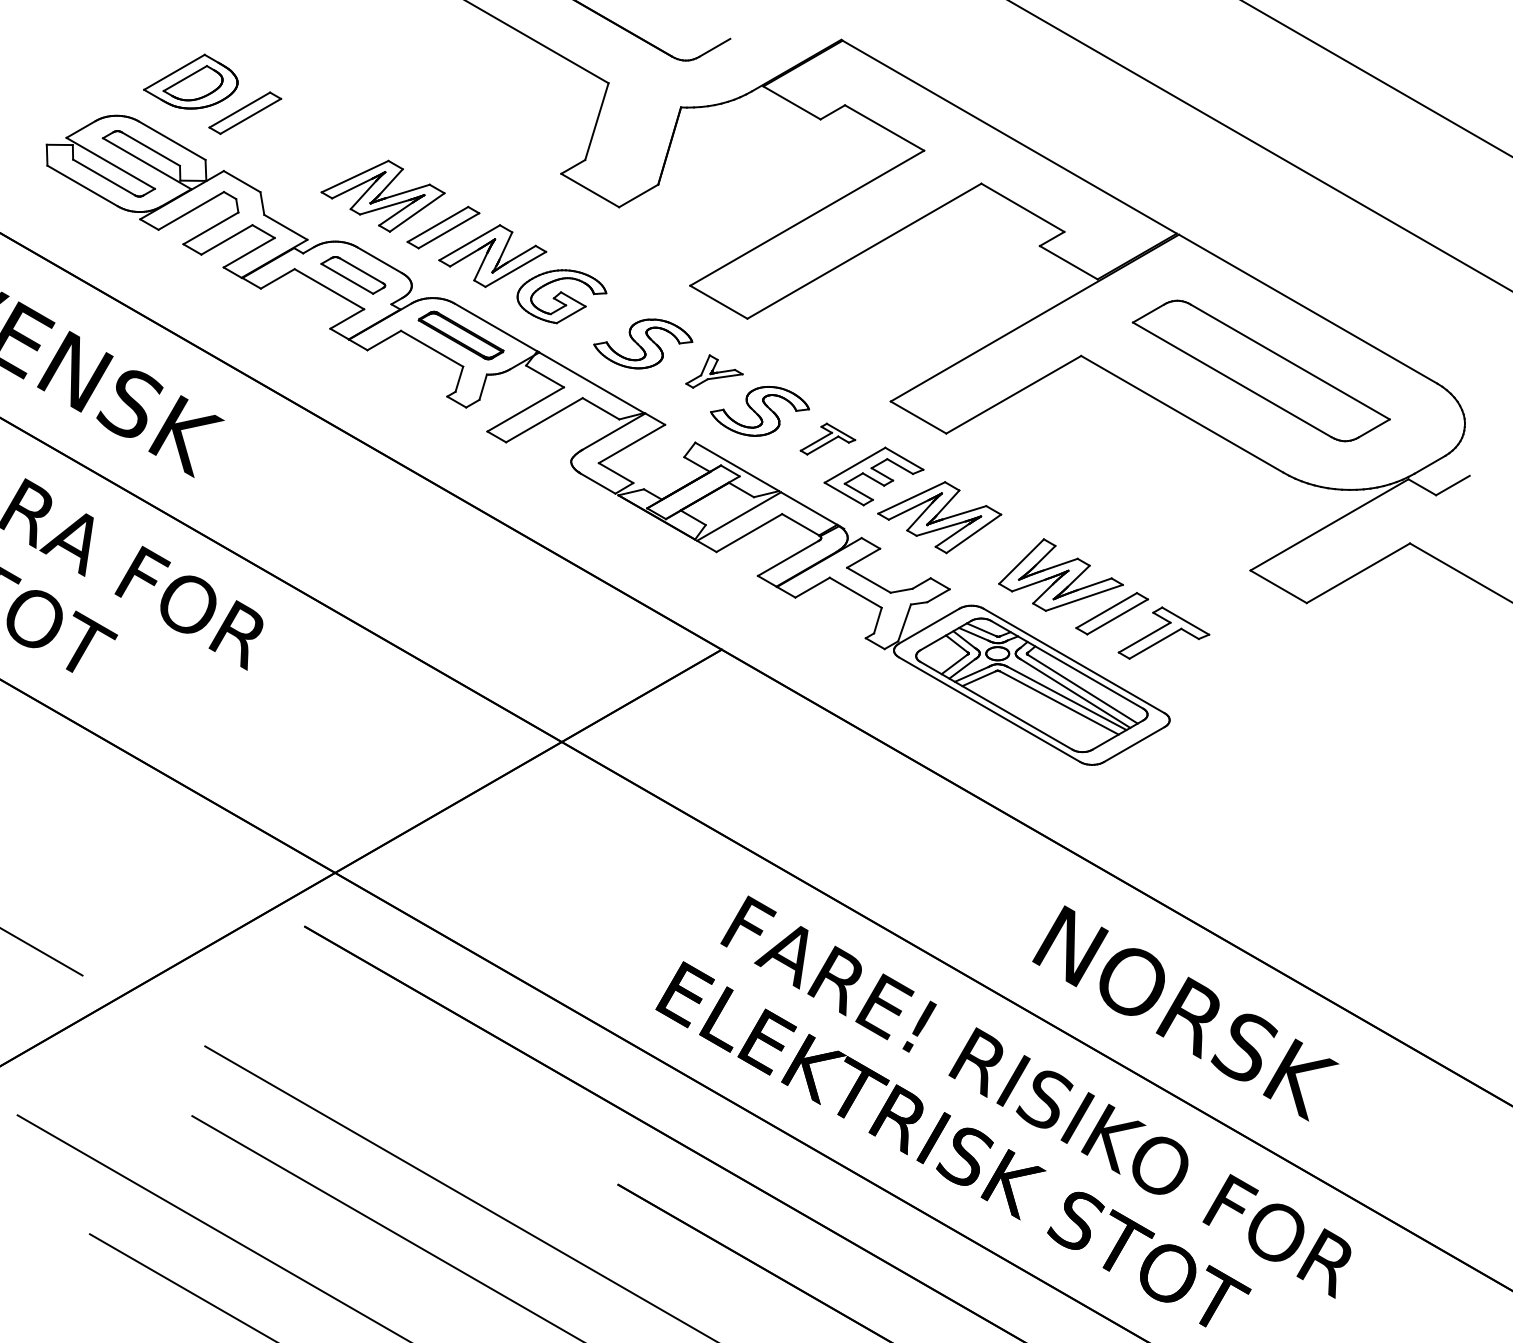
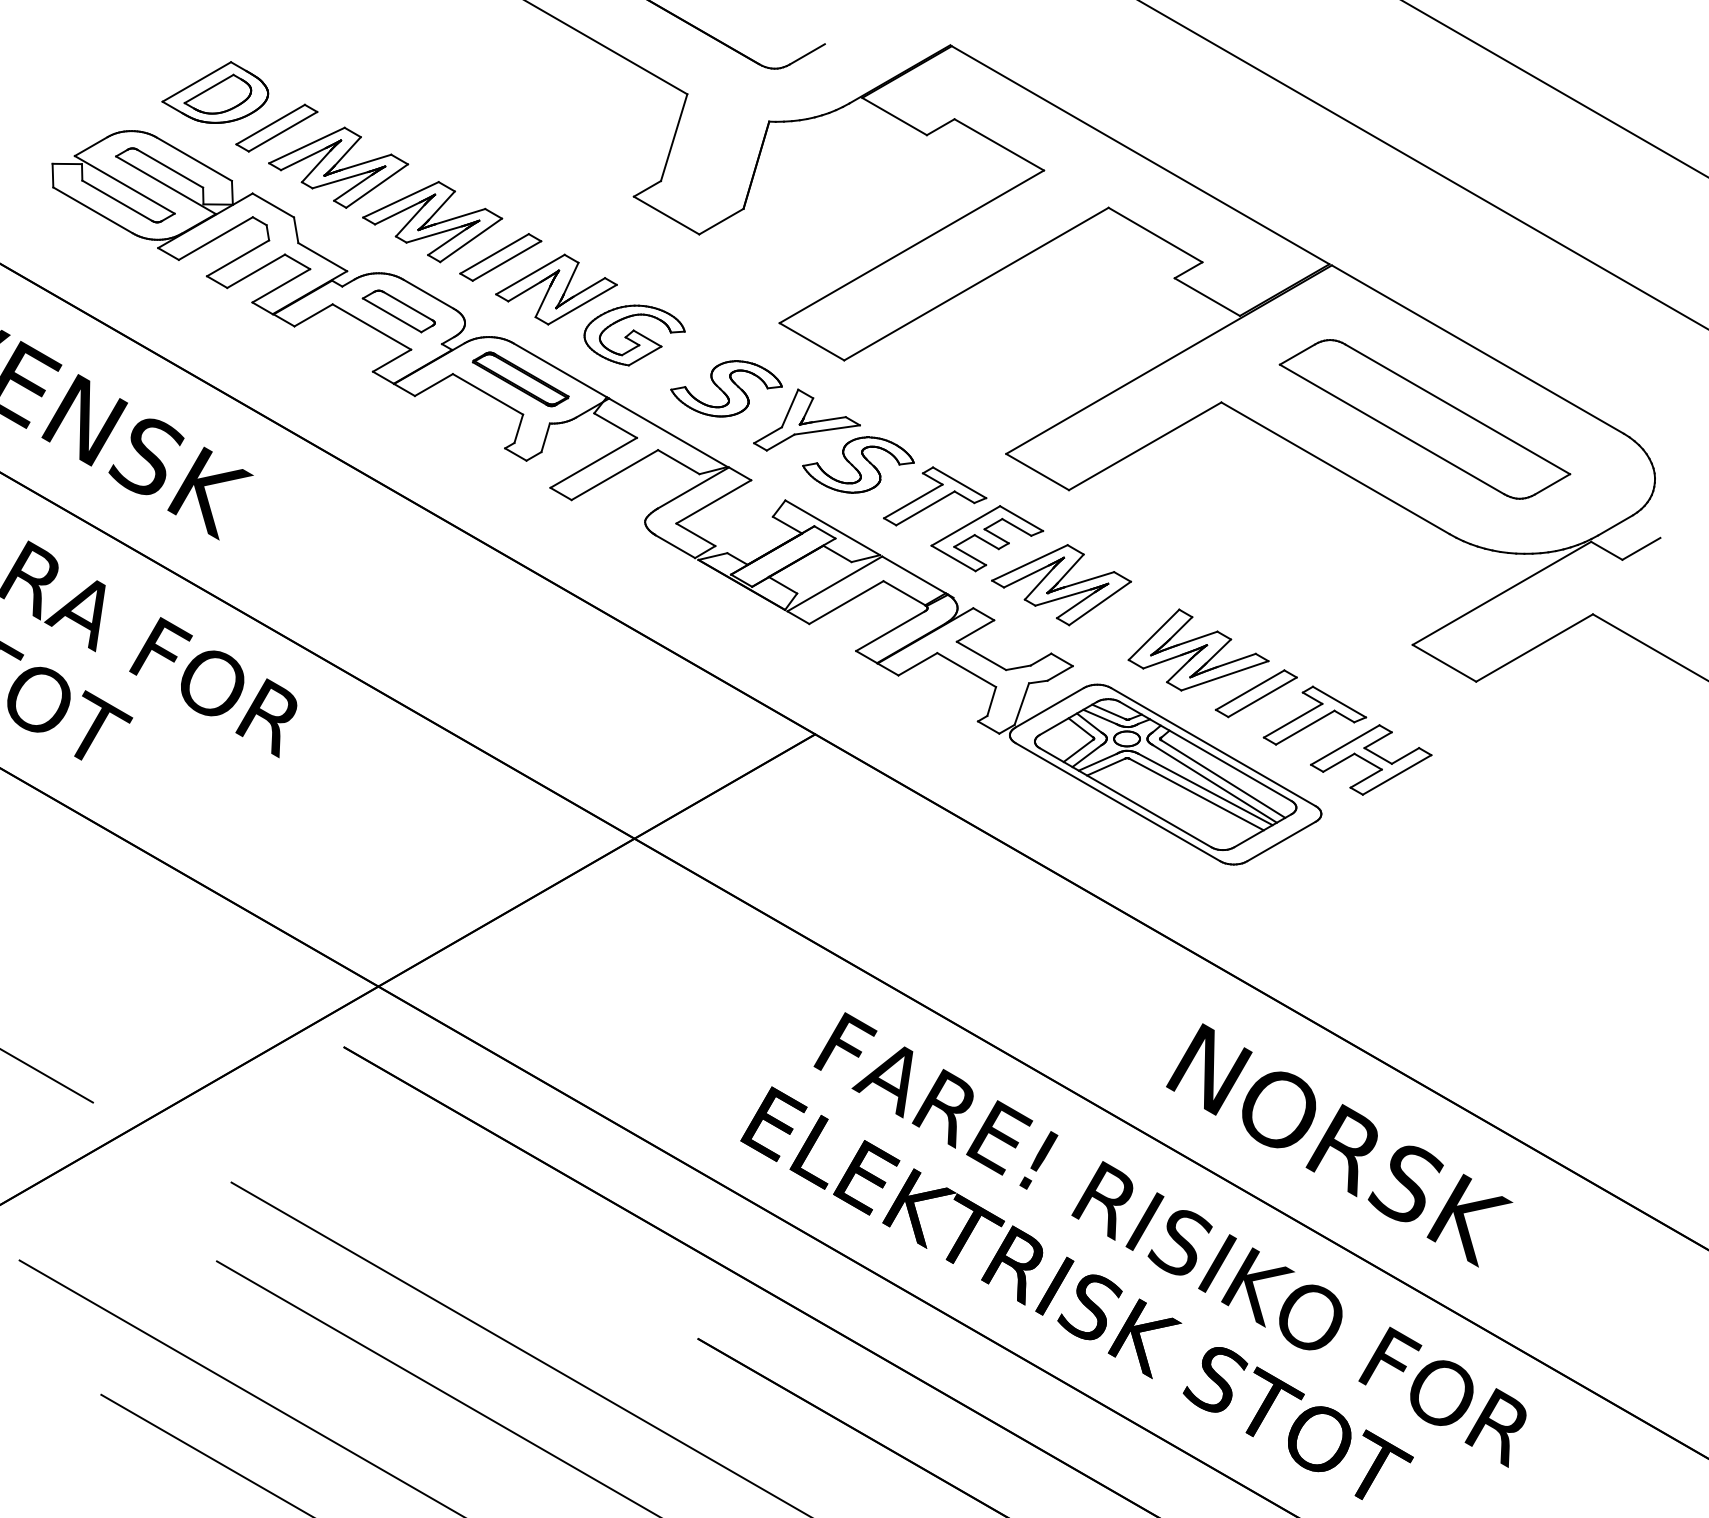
part: (299, 148) -> (338, 167), added
part: (714, 371) -> (806, 419), size x1.67
part: (828, 439) -> (935, 496), size x1.67
part: (1214, 671) -> (1371, 759), added

